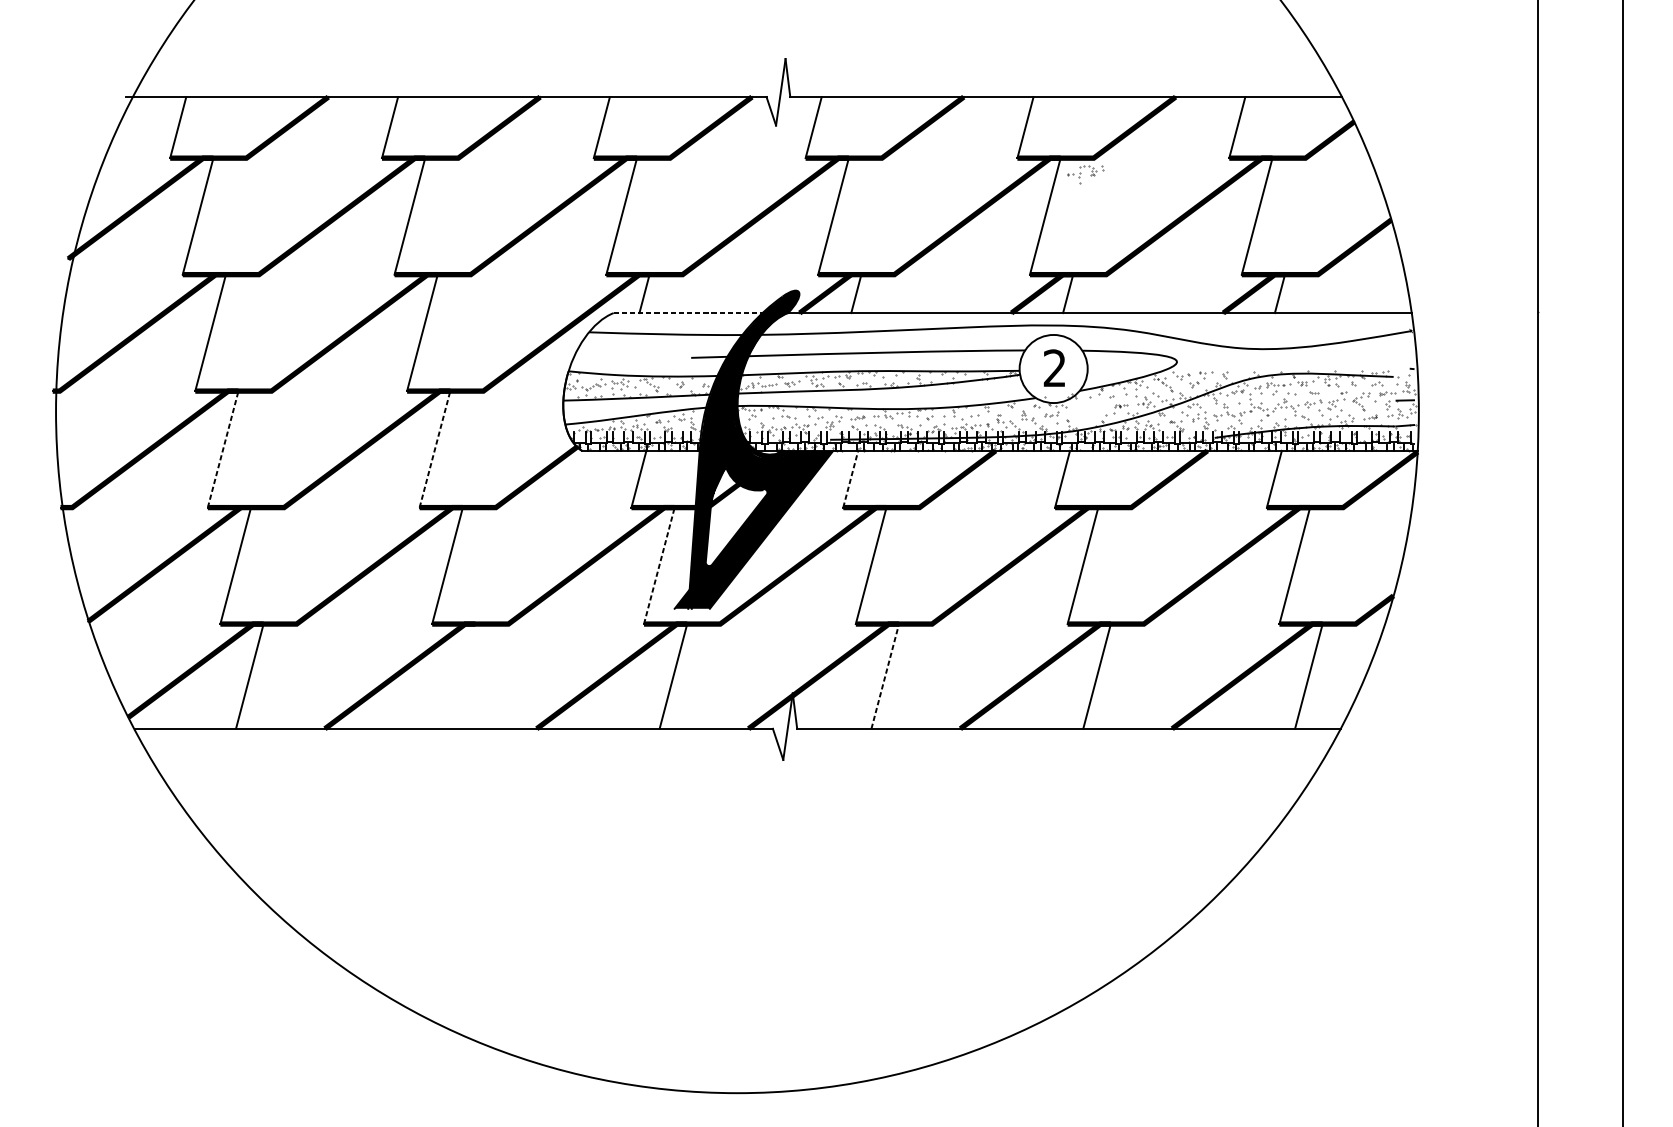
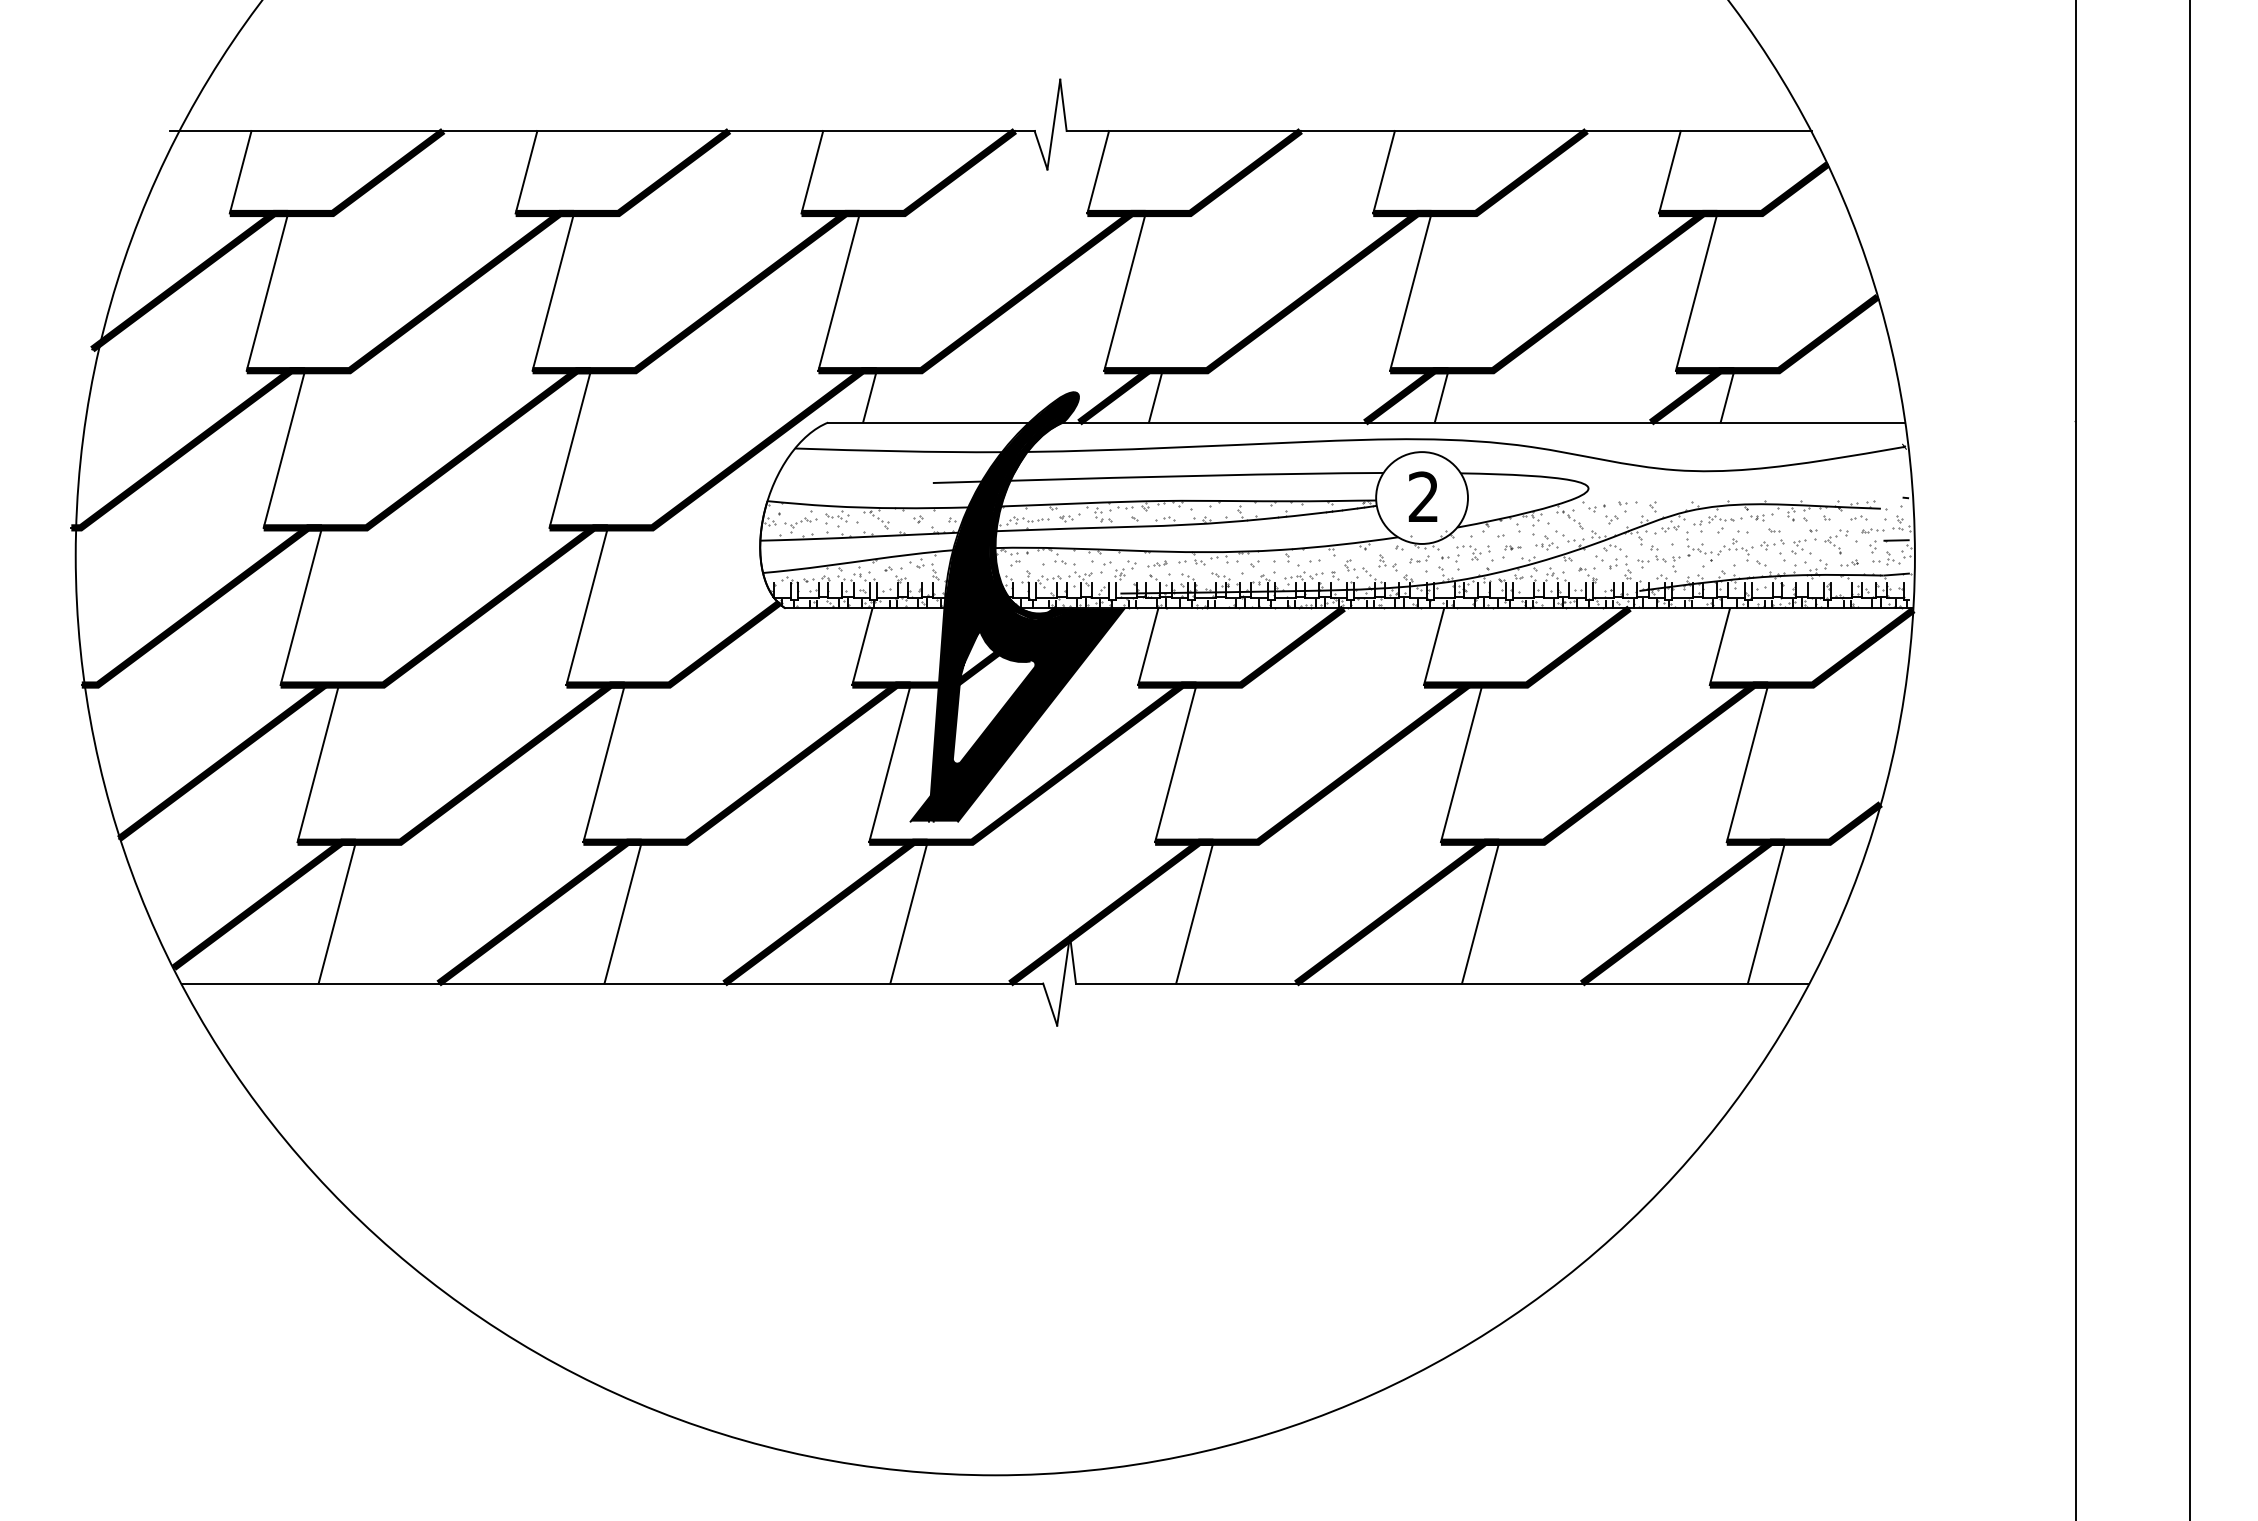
part: (1081, 172) -> (1459, 555), moved
line: (688, 313) -> (929, 422), dashed -> solid
line: (223, 448) -> (301, 605), dashed -> solid
line: (435, 448) -> (587, 605), dashed -> solid
line: (850, 479) -> (1148, 646), dashed -> solid
line: (659, 565) -> (890, 763), dashed -> solid
line: (461, 676) -> (622, 912), added
line: (885, 676) -> (1194, 912), dashed -> solid

